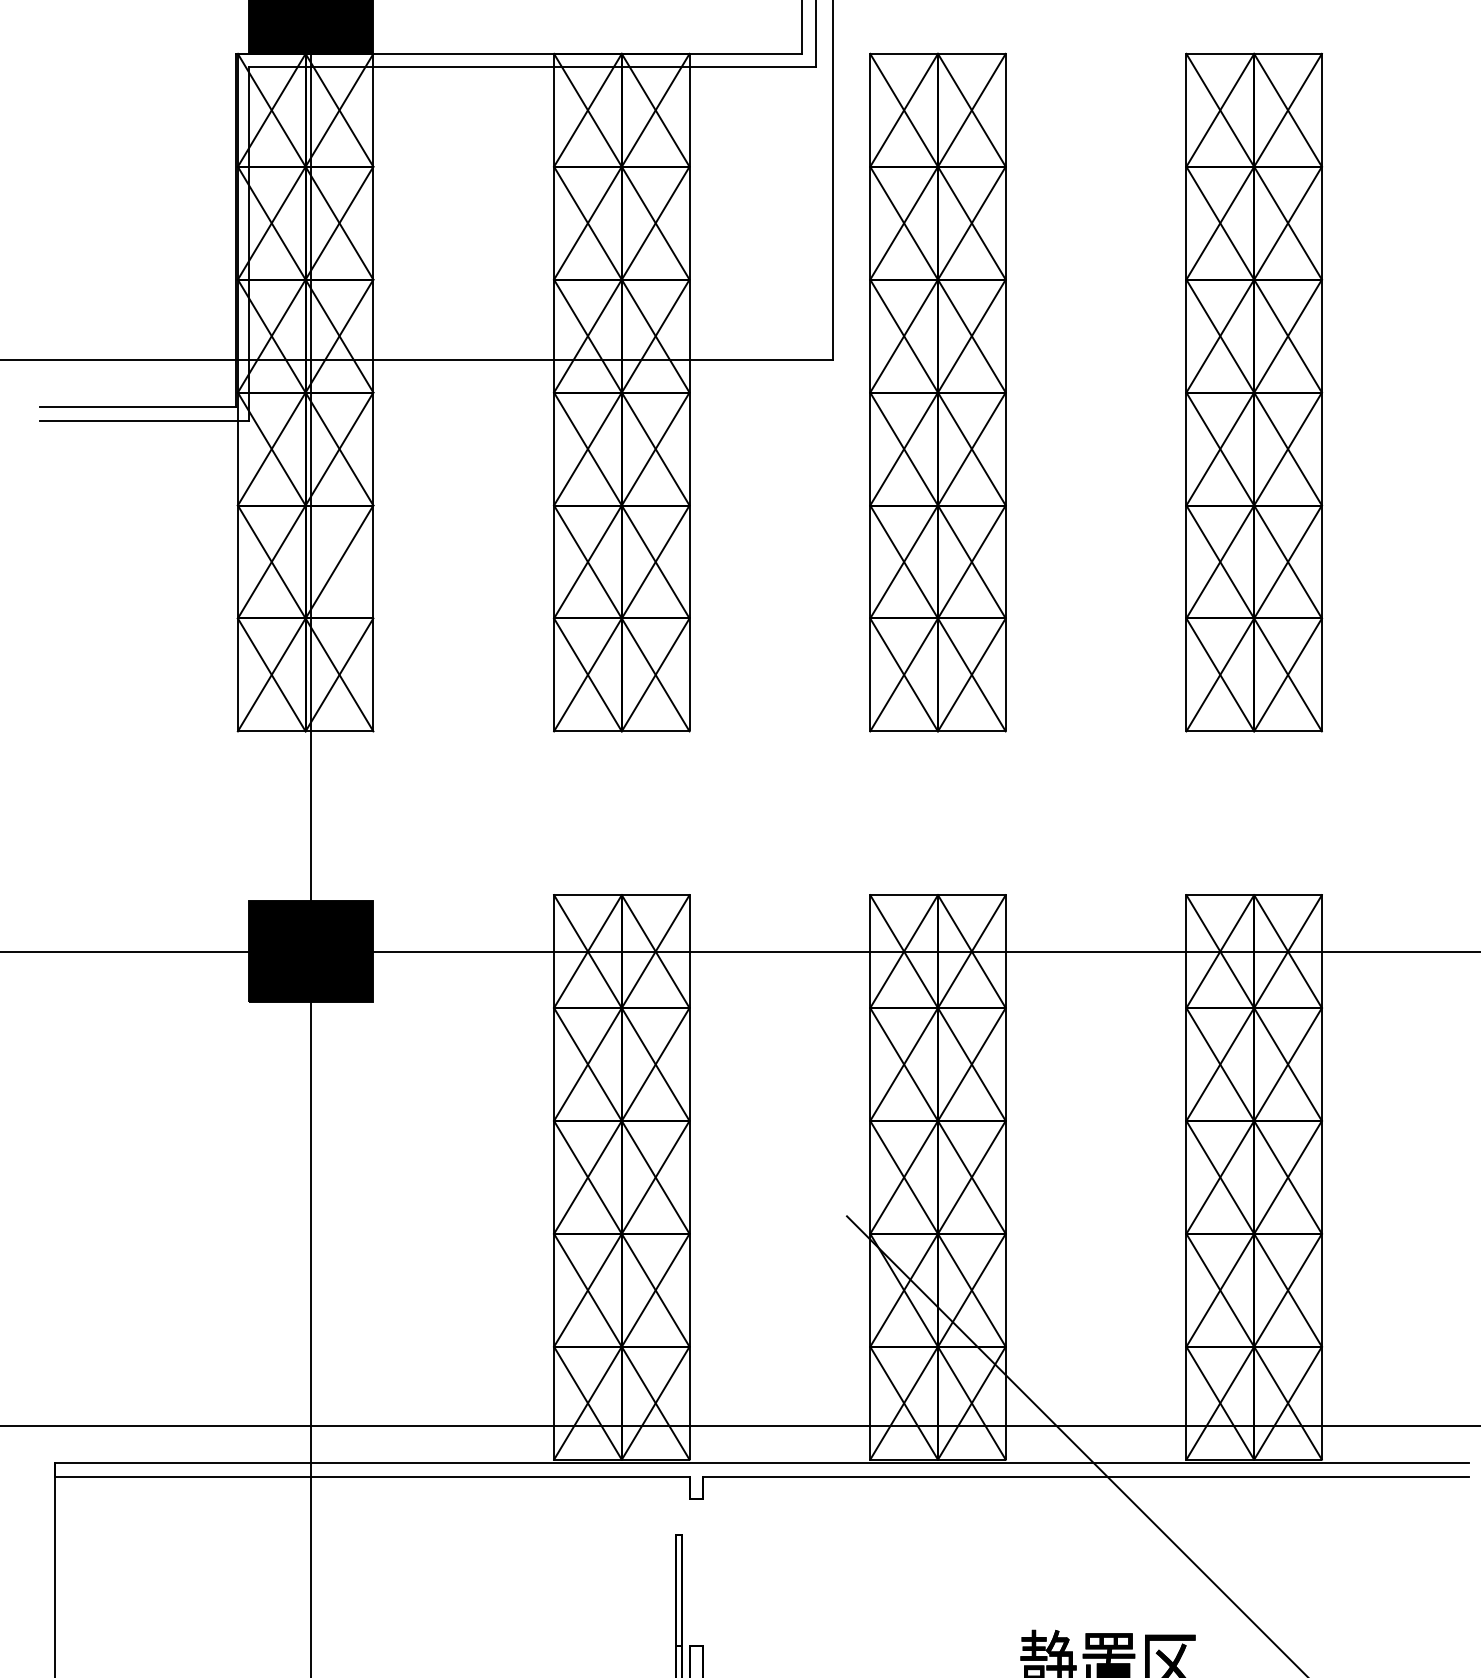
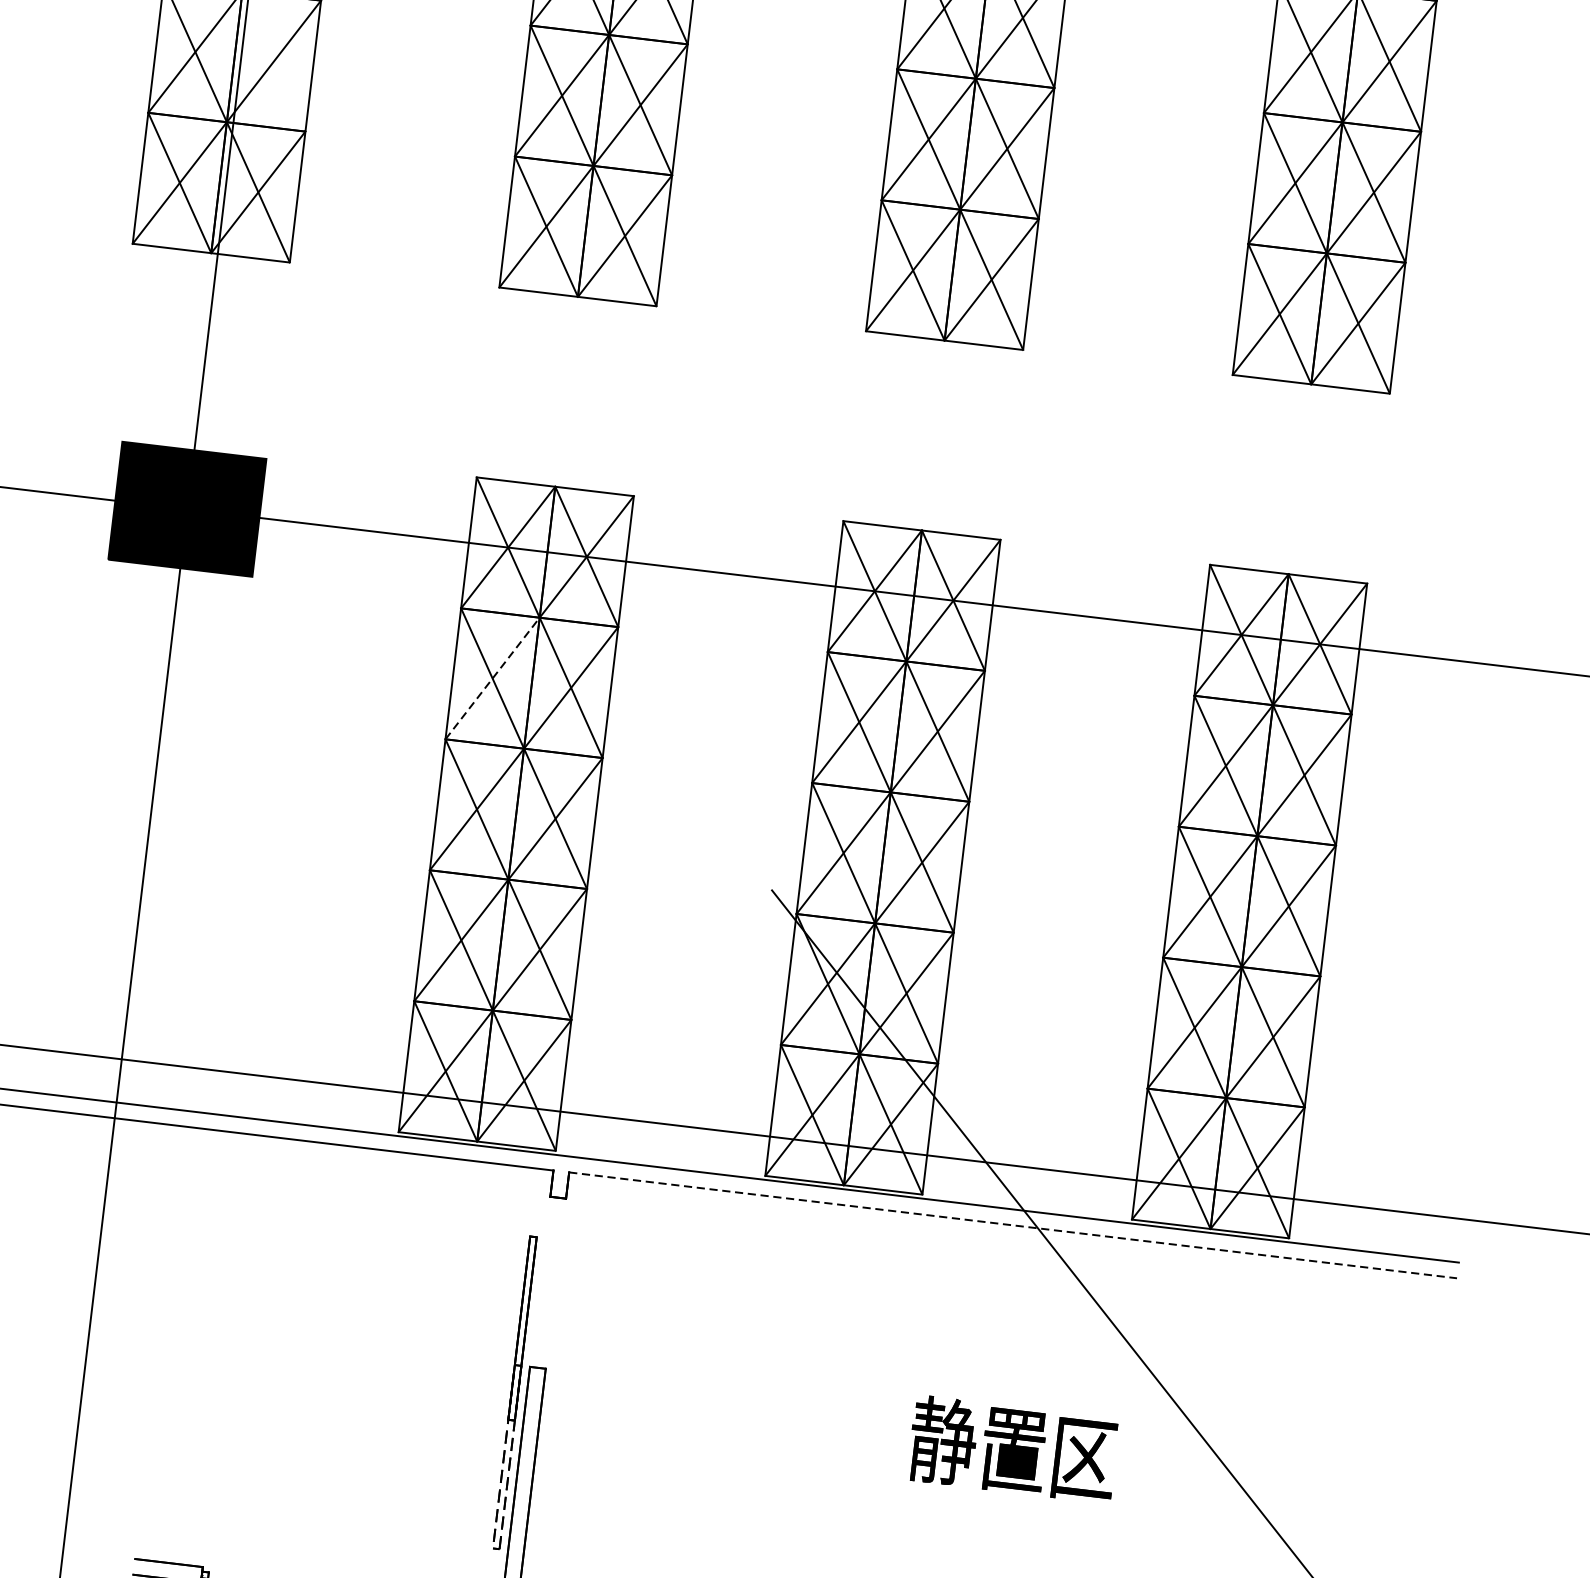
line: (587, 1064) -> (492, 678), solid -> dashed
line: (1085, 1476) -> (1012, 1225), solid -> dashed

